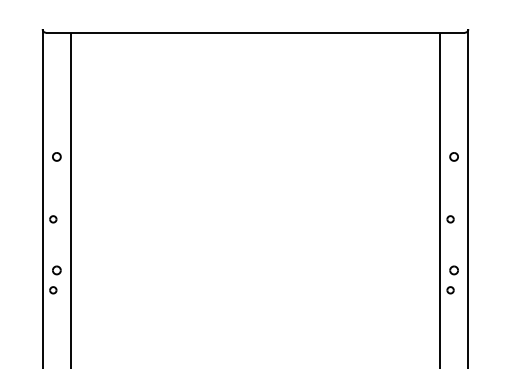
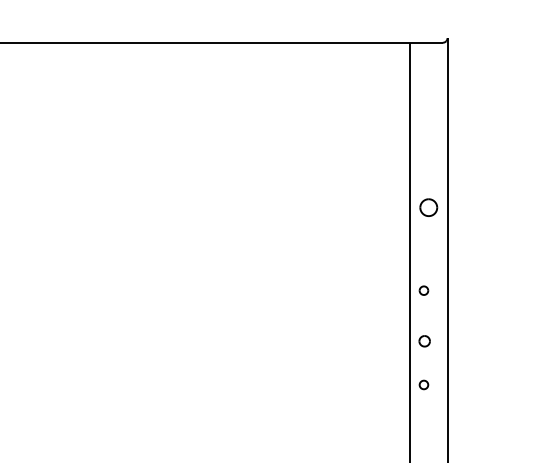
part: (453, 156) -> (427, 207), size x1.6
part: (453, 270) -> (423, 341), moved

